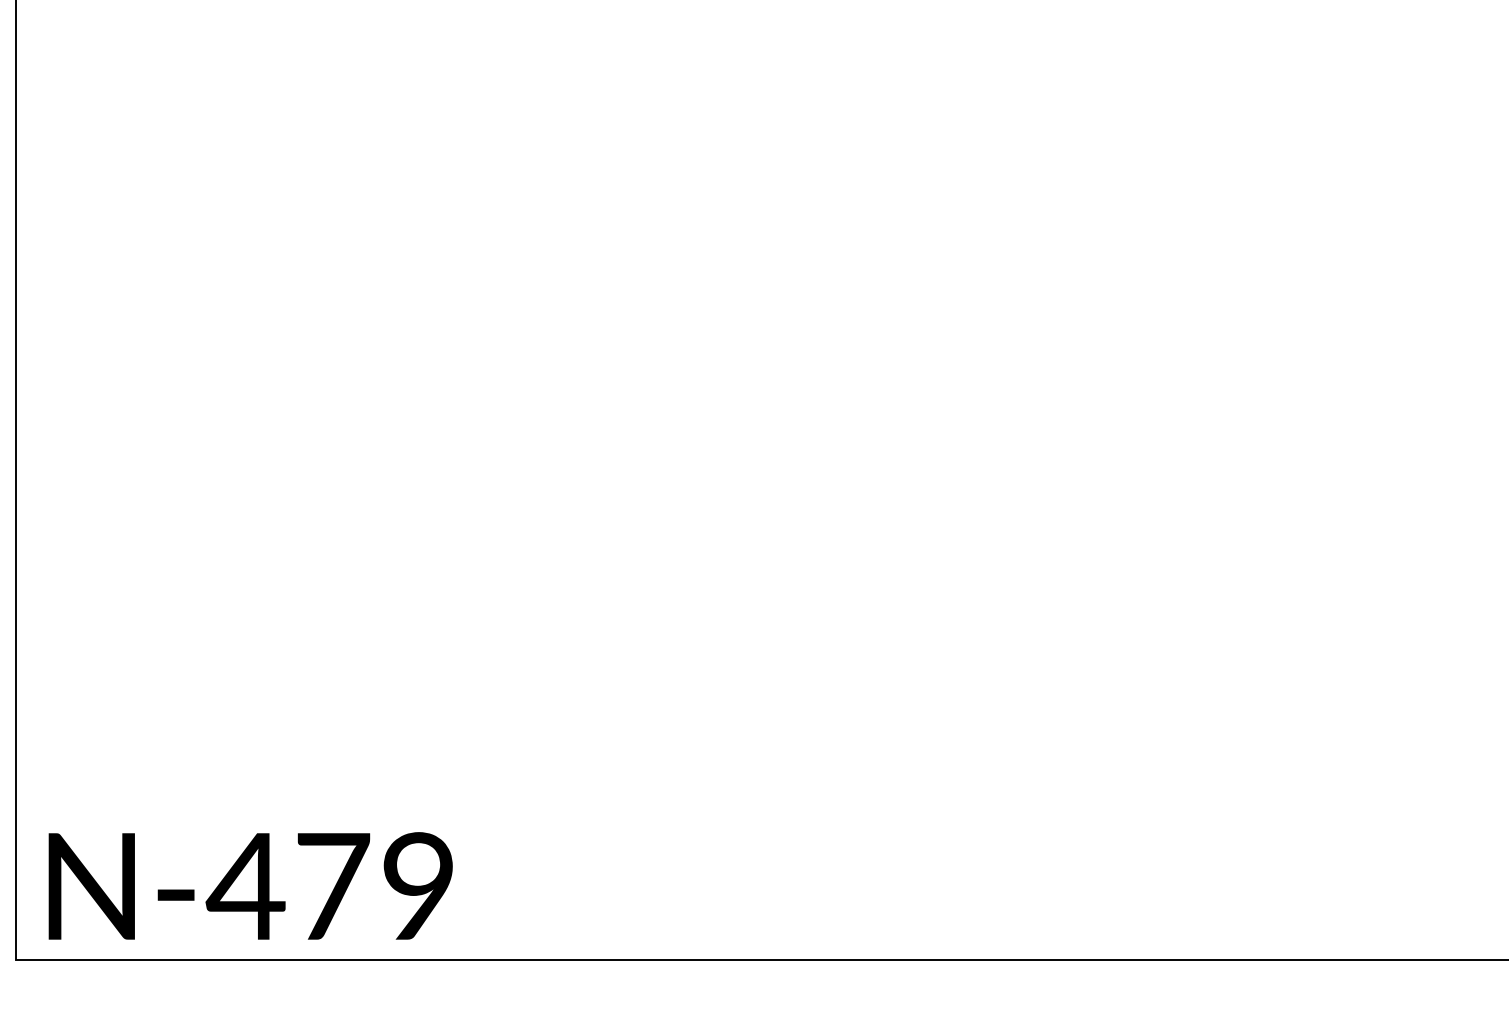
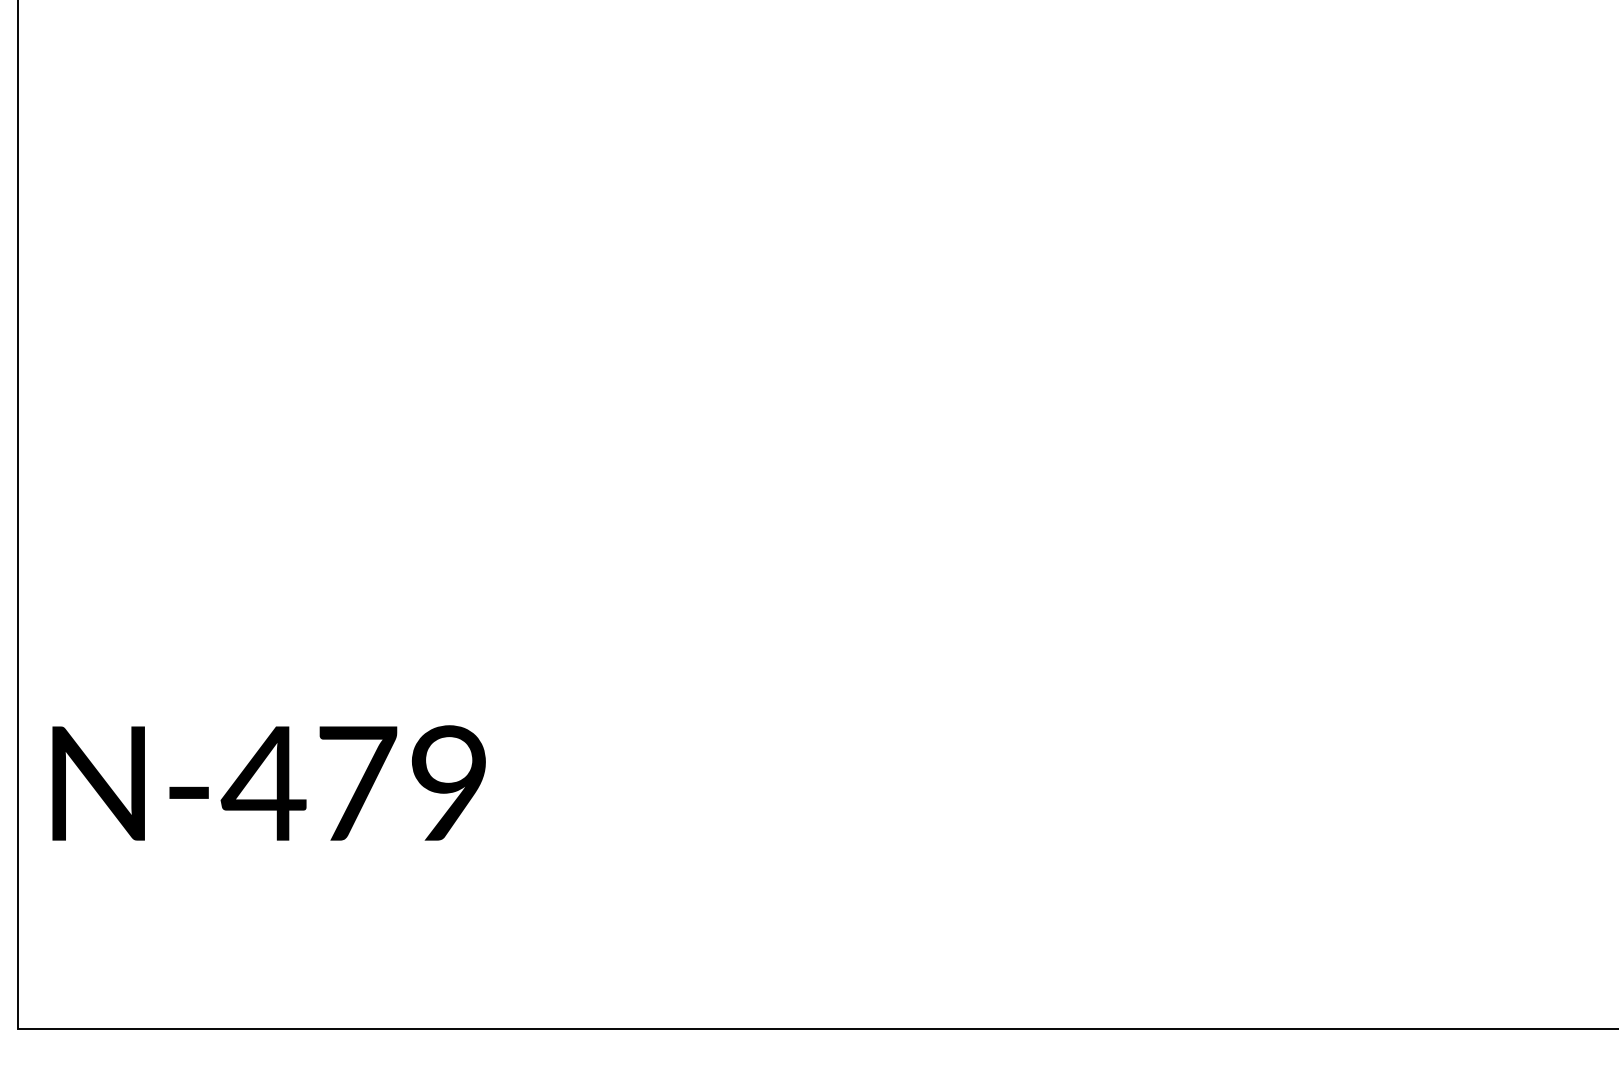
text: (250, 885) -> (268, 782), moved

